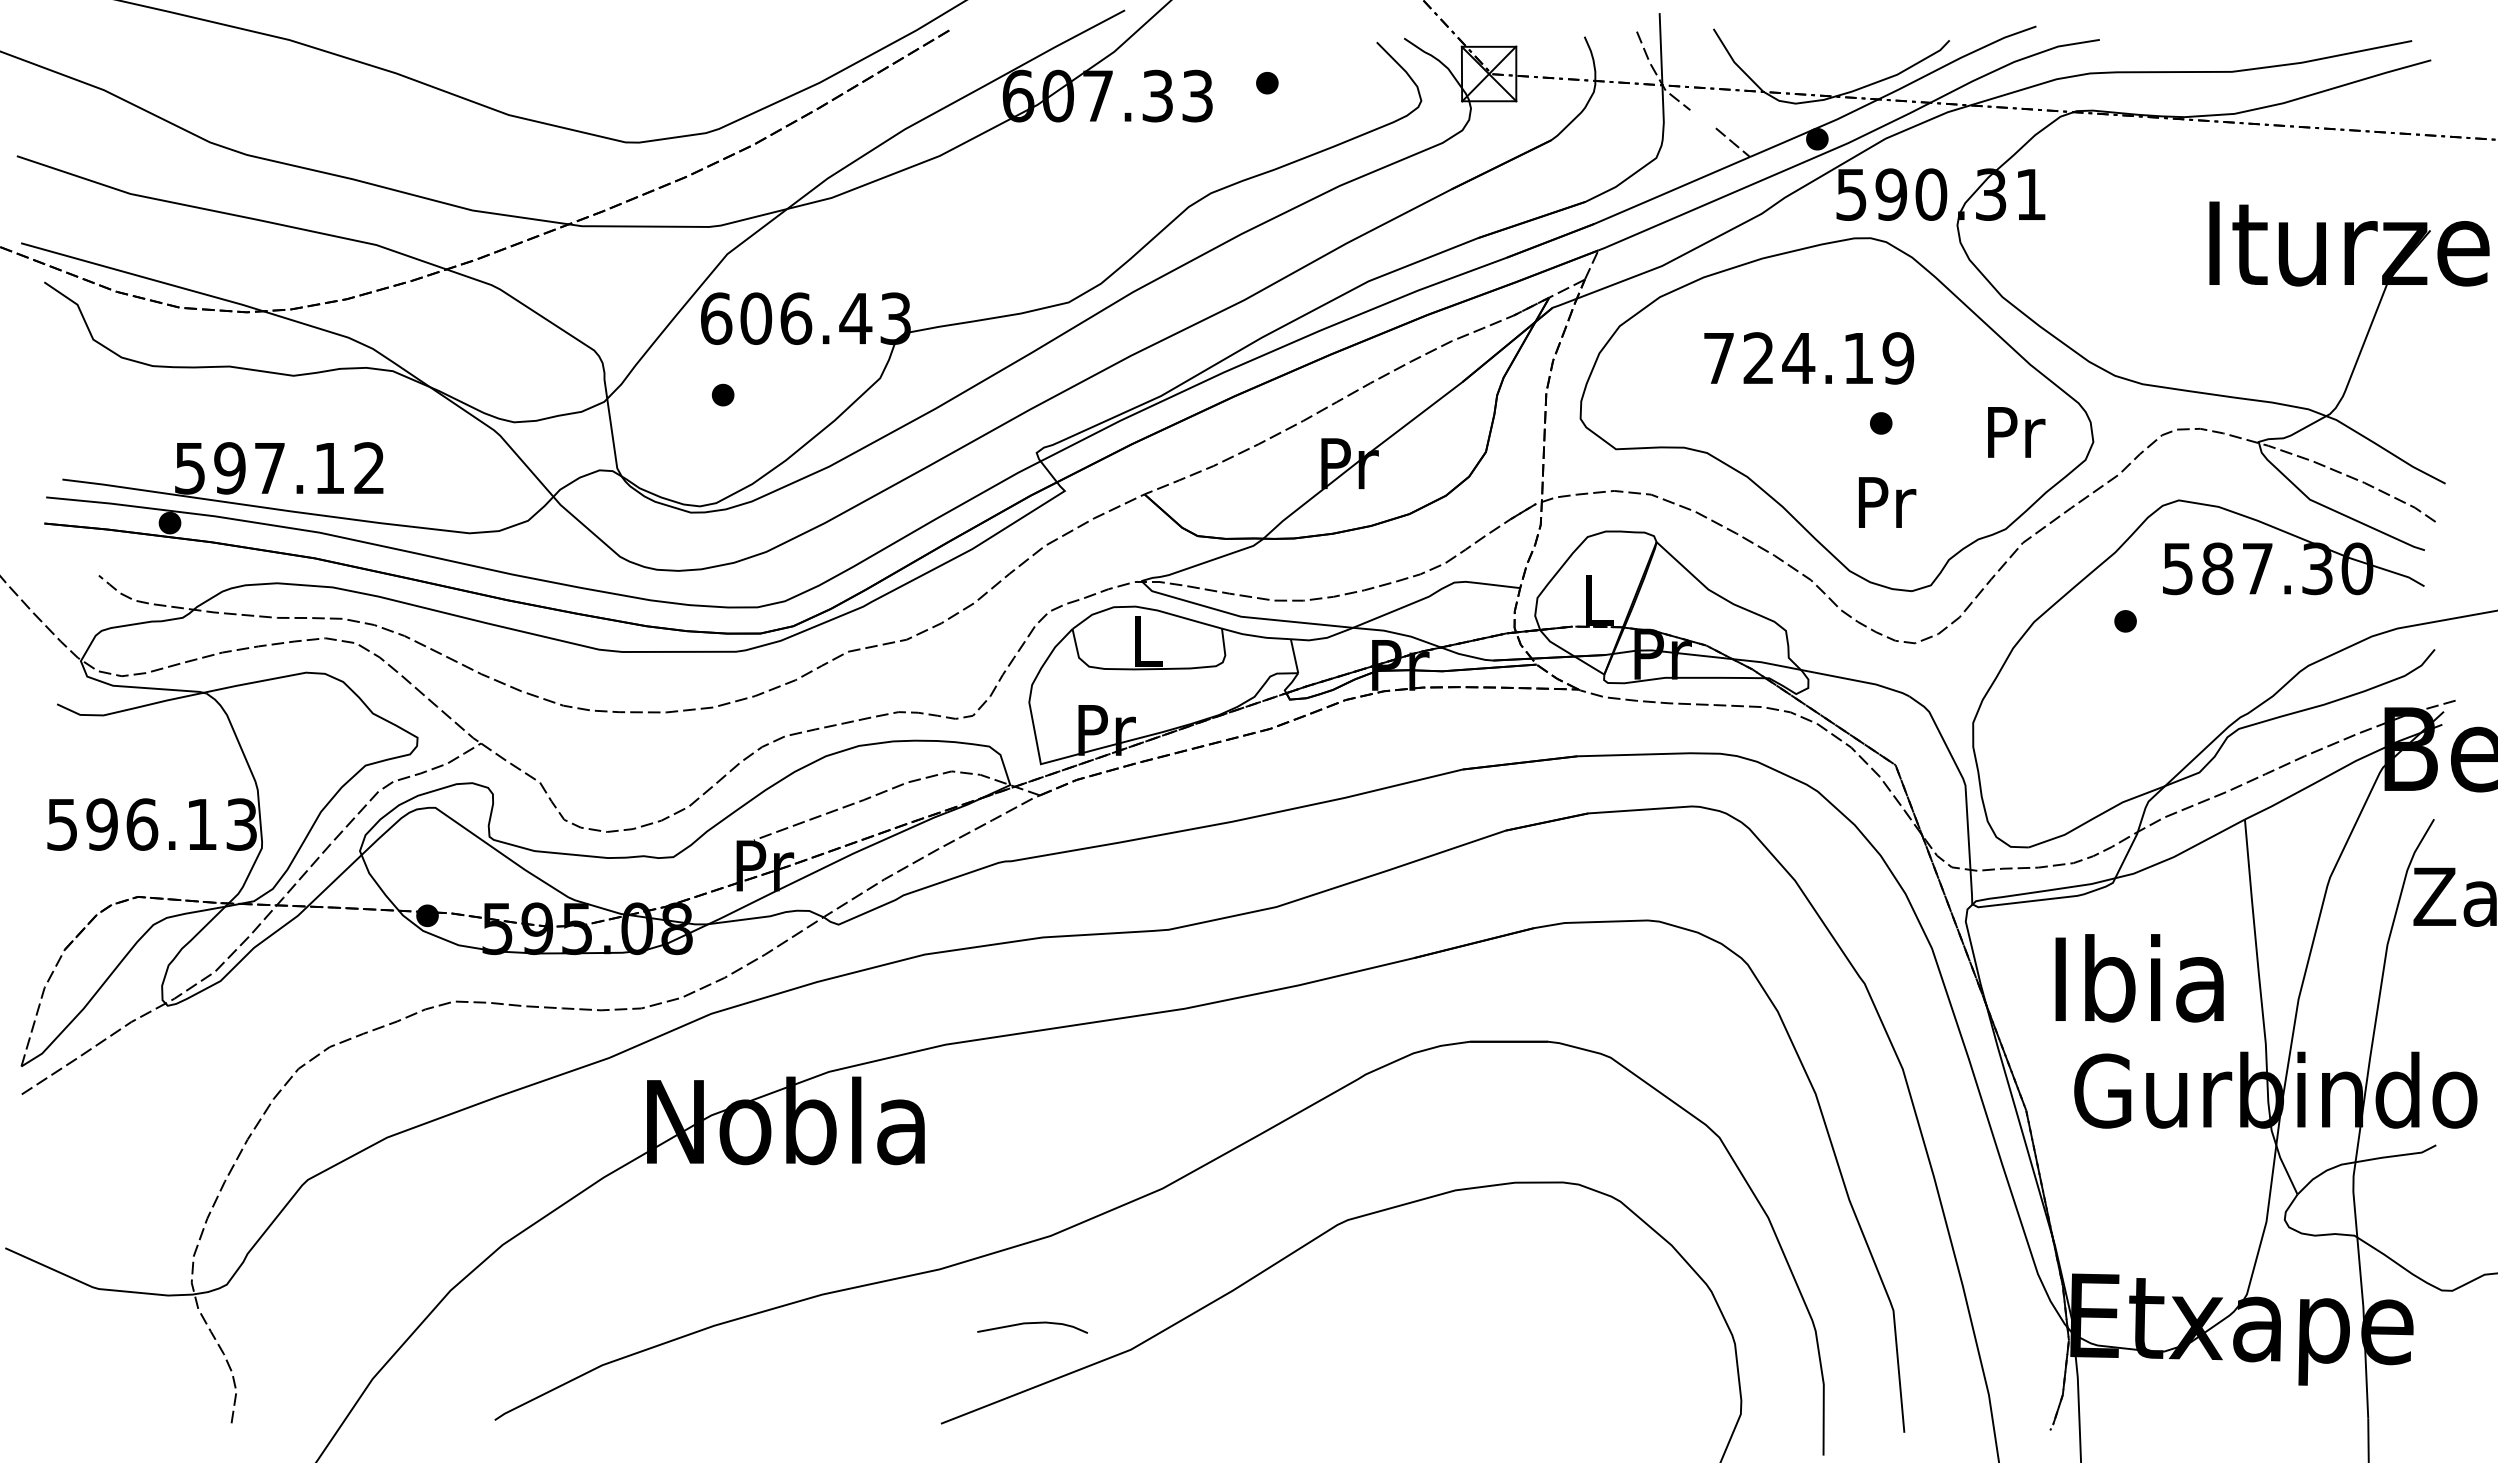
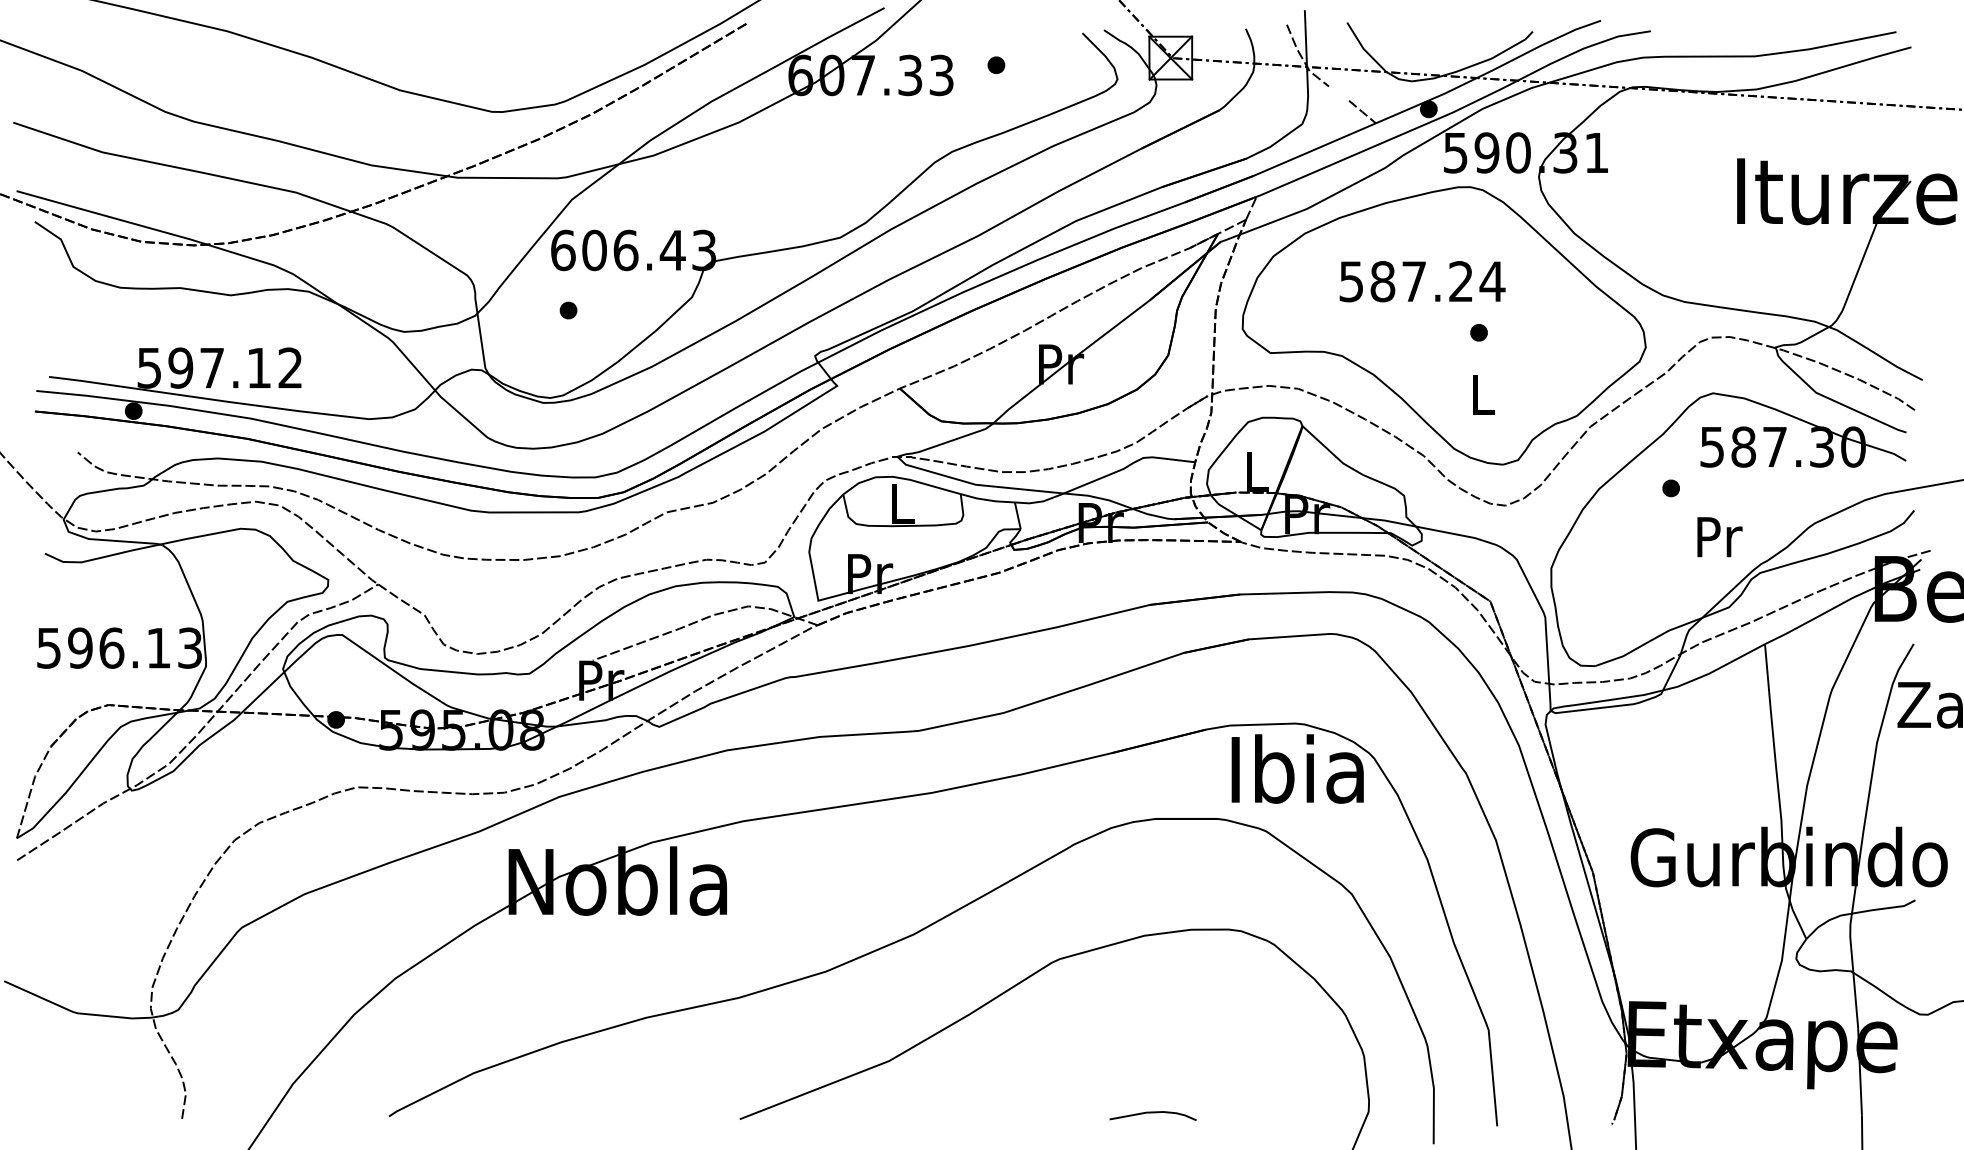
text: (1809, 358) -> (1422, 281), 724.19 -> 587.24
text: (2016, 432) -> (1719, 537), moved
text: (1887, 502) -> (1483, 394), Pr -> L
text: (2139, 978) -> (1297, 769), moved
curve: (1032, 1323) -> (1152, 1112), moved

